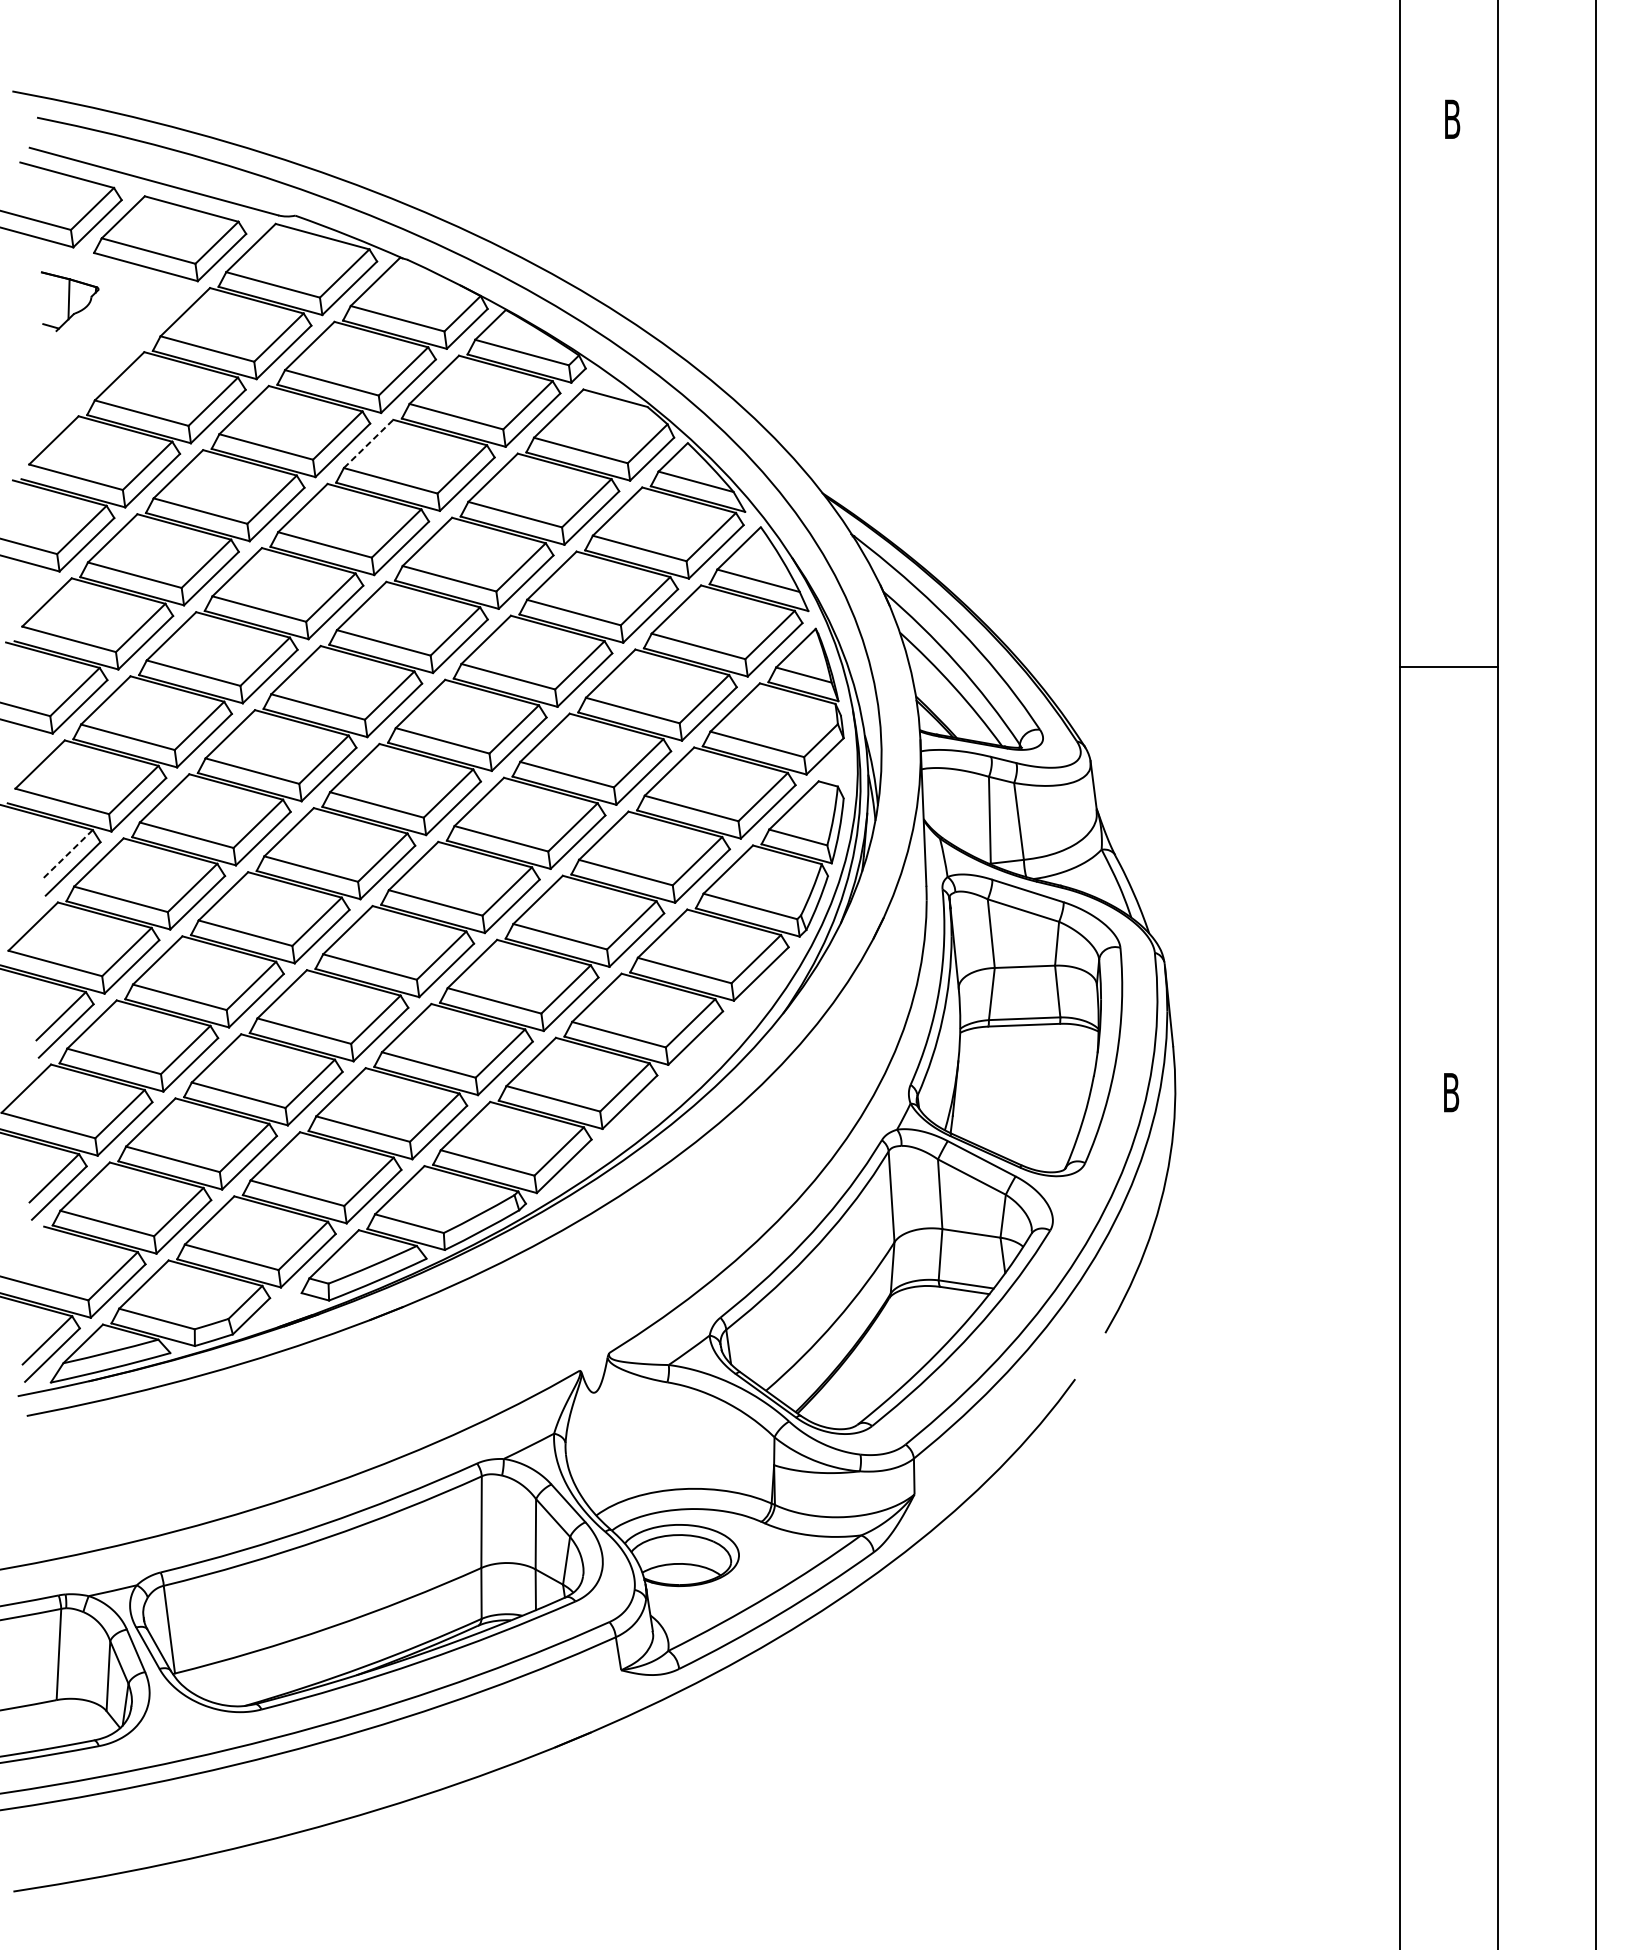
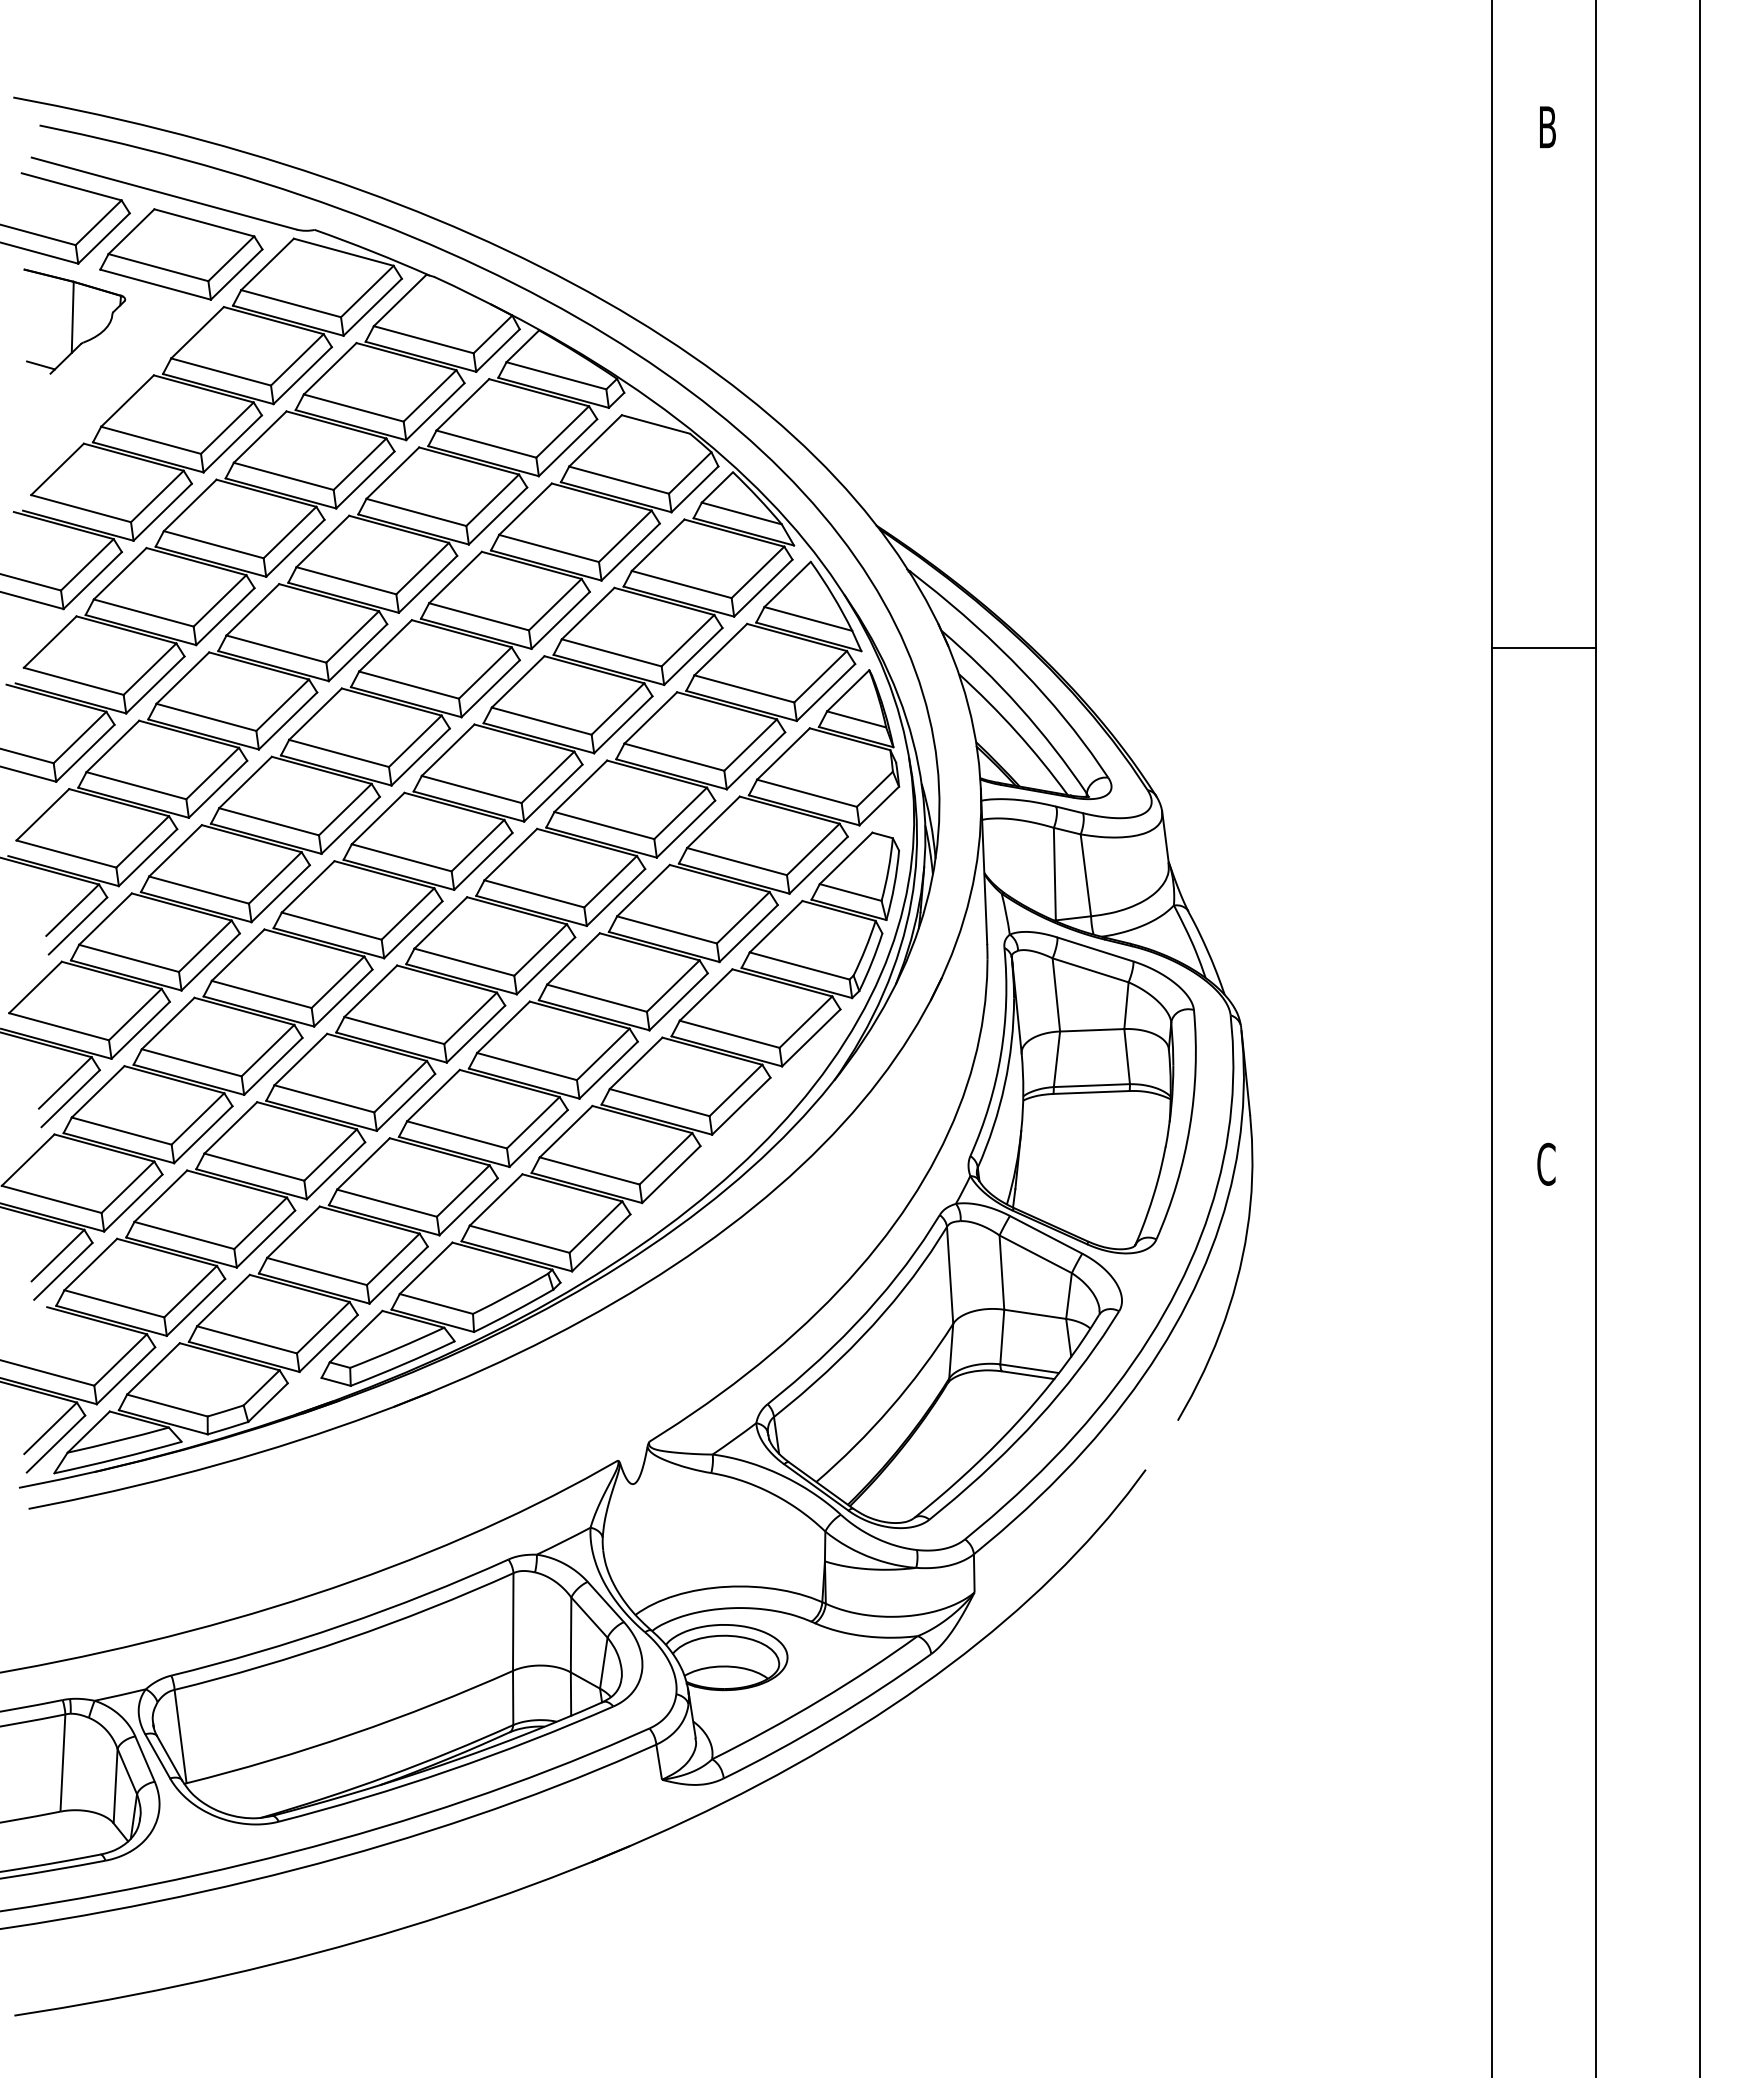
part: (69, 301) -> (74, 321), size x1.67
line: (368, 444) -> (392, 473), dashed -> solid
line: (1448, 666) -> (1543, 648), moved
line: (67, 854) -> (72, 910), dashed -> solid
text: (1451, 1091) -> (1546, 1163), B -> C

